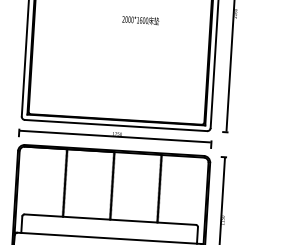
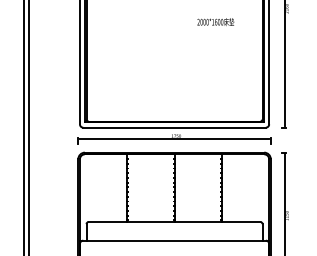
text: (140, 19) -> (215, 21), moved

